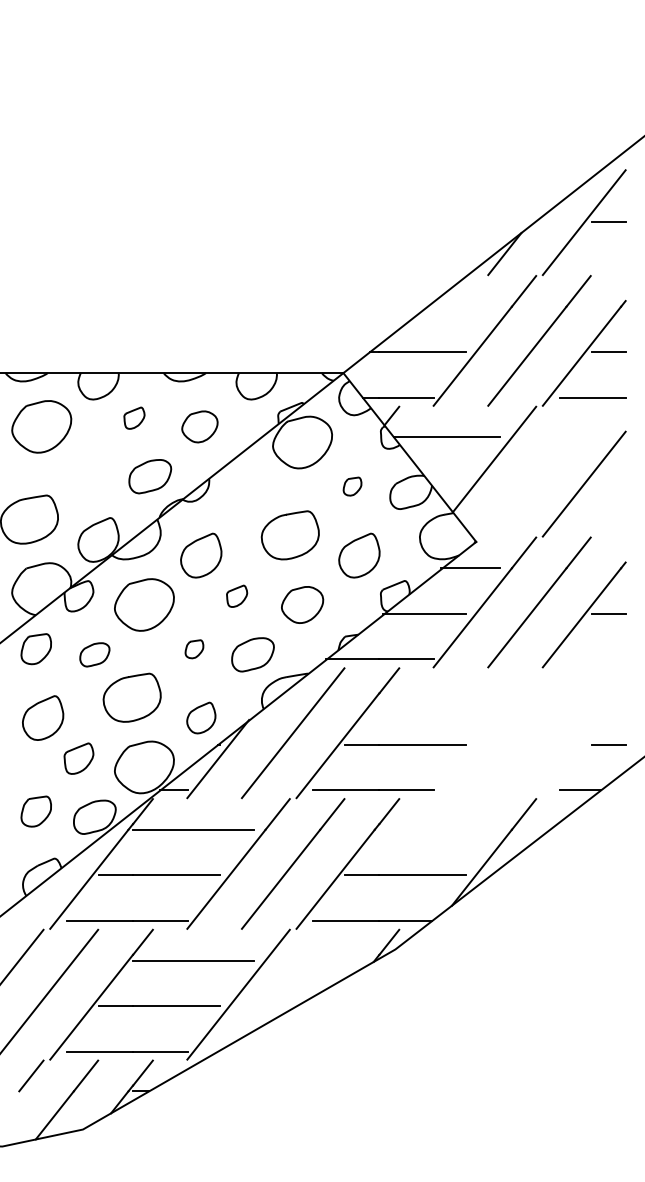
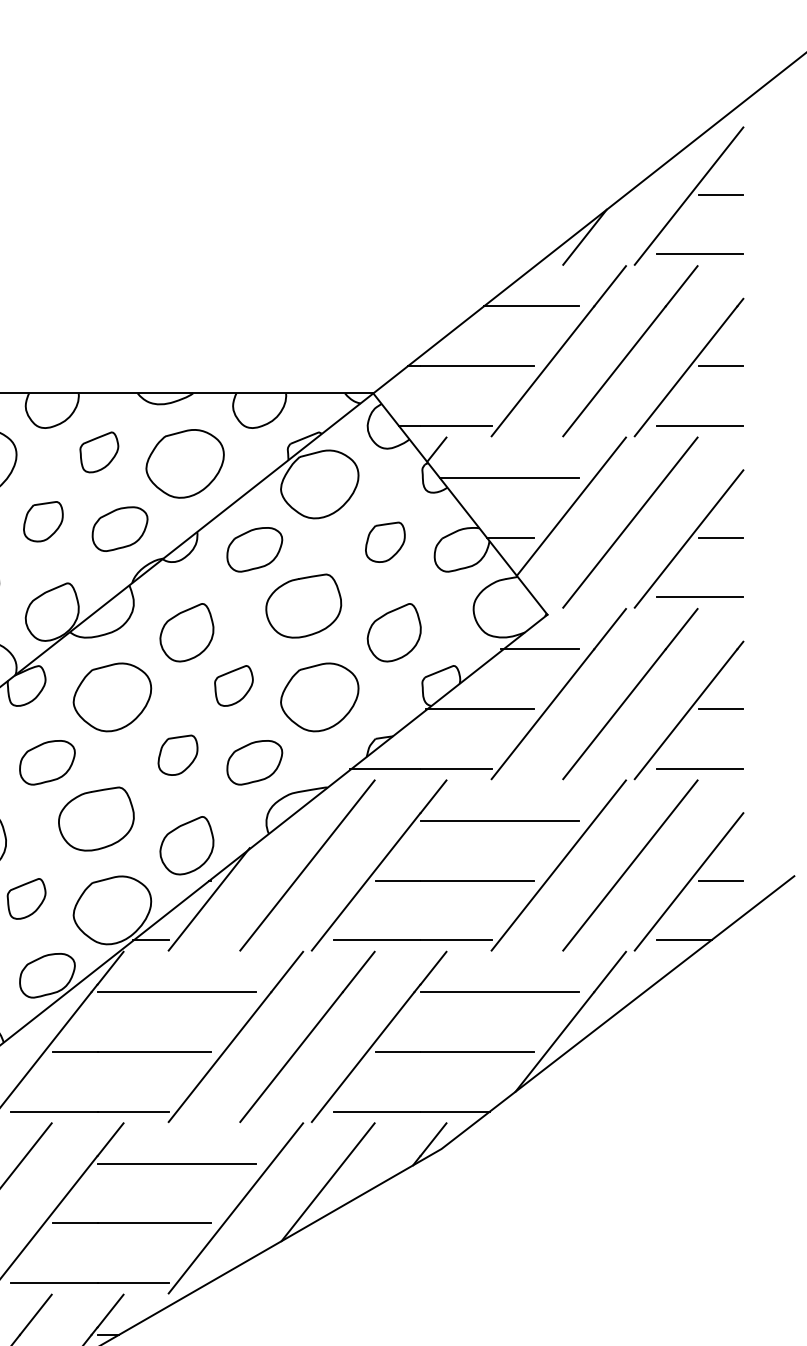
line: (592, 267) -> (699, 254), added
line: (463, 306) -> (530, 306), added
part: (134, 418) -> (99, 452), size x1.43
part: (199, 426) -> (184, 463), size x1.67
part: (91, 470) -> (43, 521), added
line: (539, 471) -> (630, 522), added
line: (447, 483) -> (509, 538), added
line: (608, 483) -> (720, 538), added
part: (352, 486) -> (385, 542), size x1.67
part: (252, 491) -> (254, 548), added
line: (592, 528) -> (699, 597), added
part: (236, 596) -> (233, 686), size x1.43
part: (302, 604) -> (319, 696), size x1.43
part: (194, 649) -> (178, 755), size x1.67
part: (94, 654) -> (46, 762), size x1.43
line: (592, 659) -> (699, 768), added
line: (439, 699) -> (499, 821), added
part: (201, 717) -> (187, 844), size x1.43
line: (484, 733) -> (558, 865), added
line: (539, 733) -> (630, 865), added
line: (583, 745) -> (688, 881), added
line: (439, 829) -> (499, 991), added
line: (308, 974) -> (327, 1181), added

